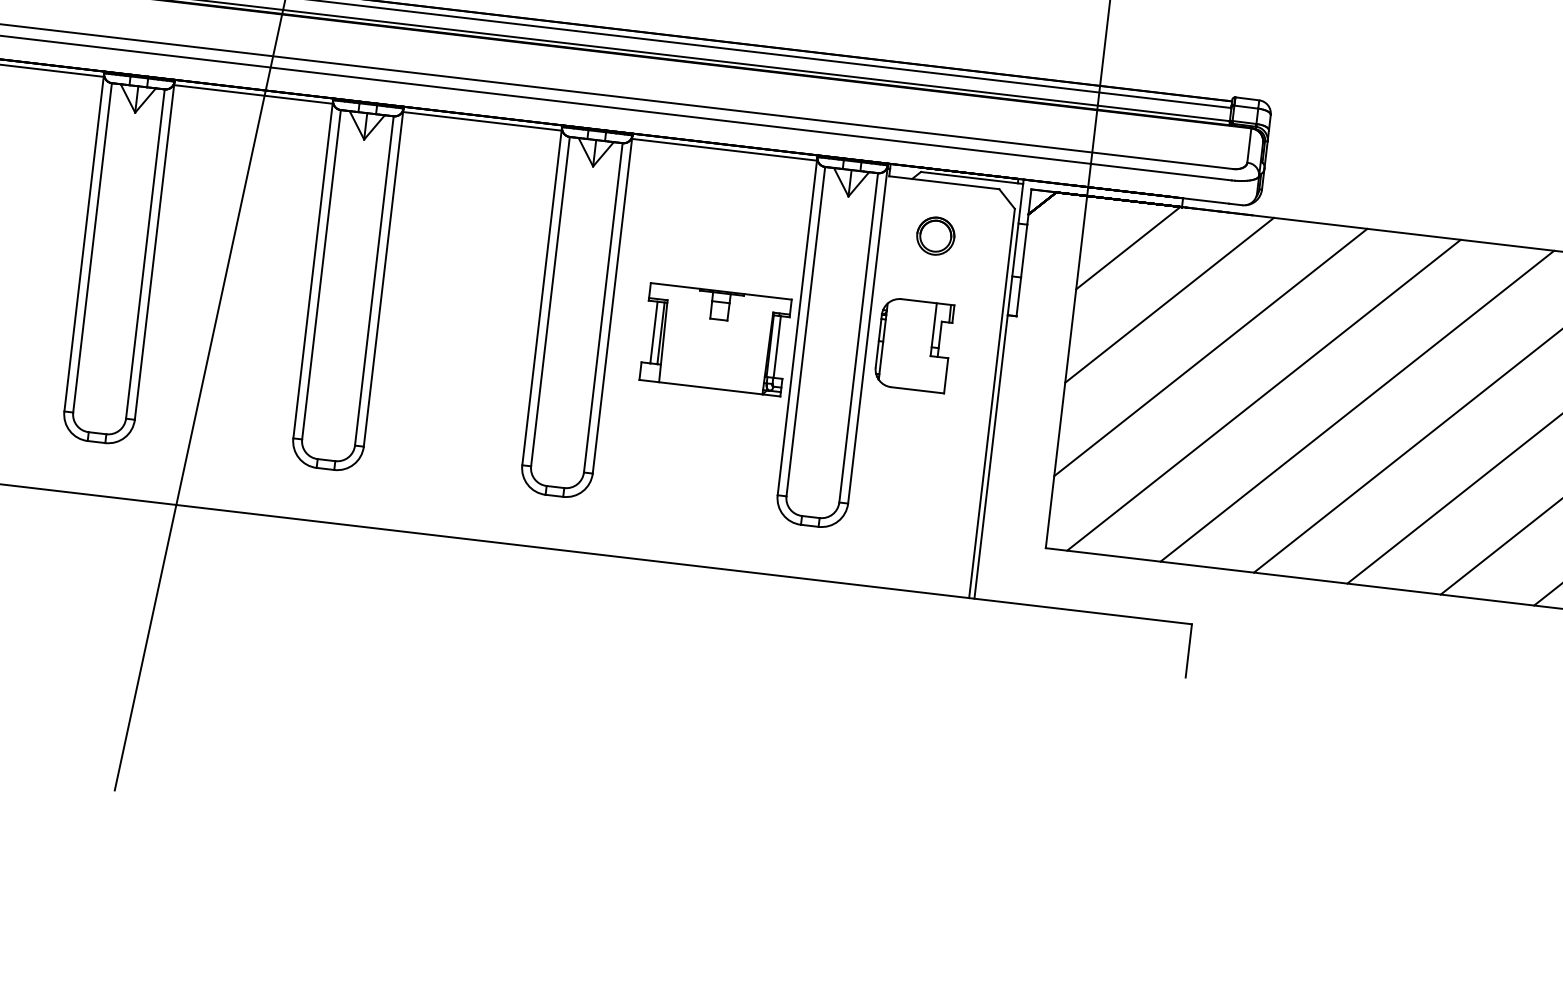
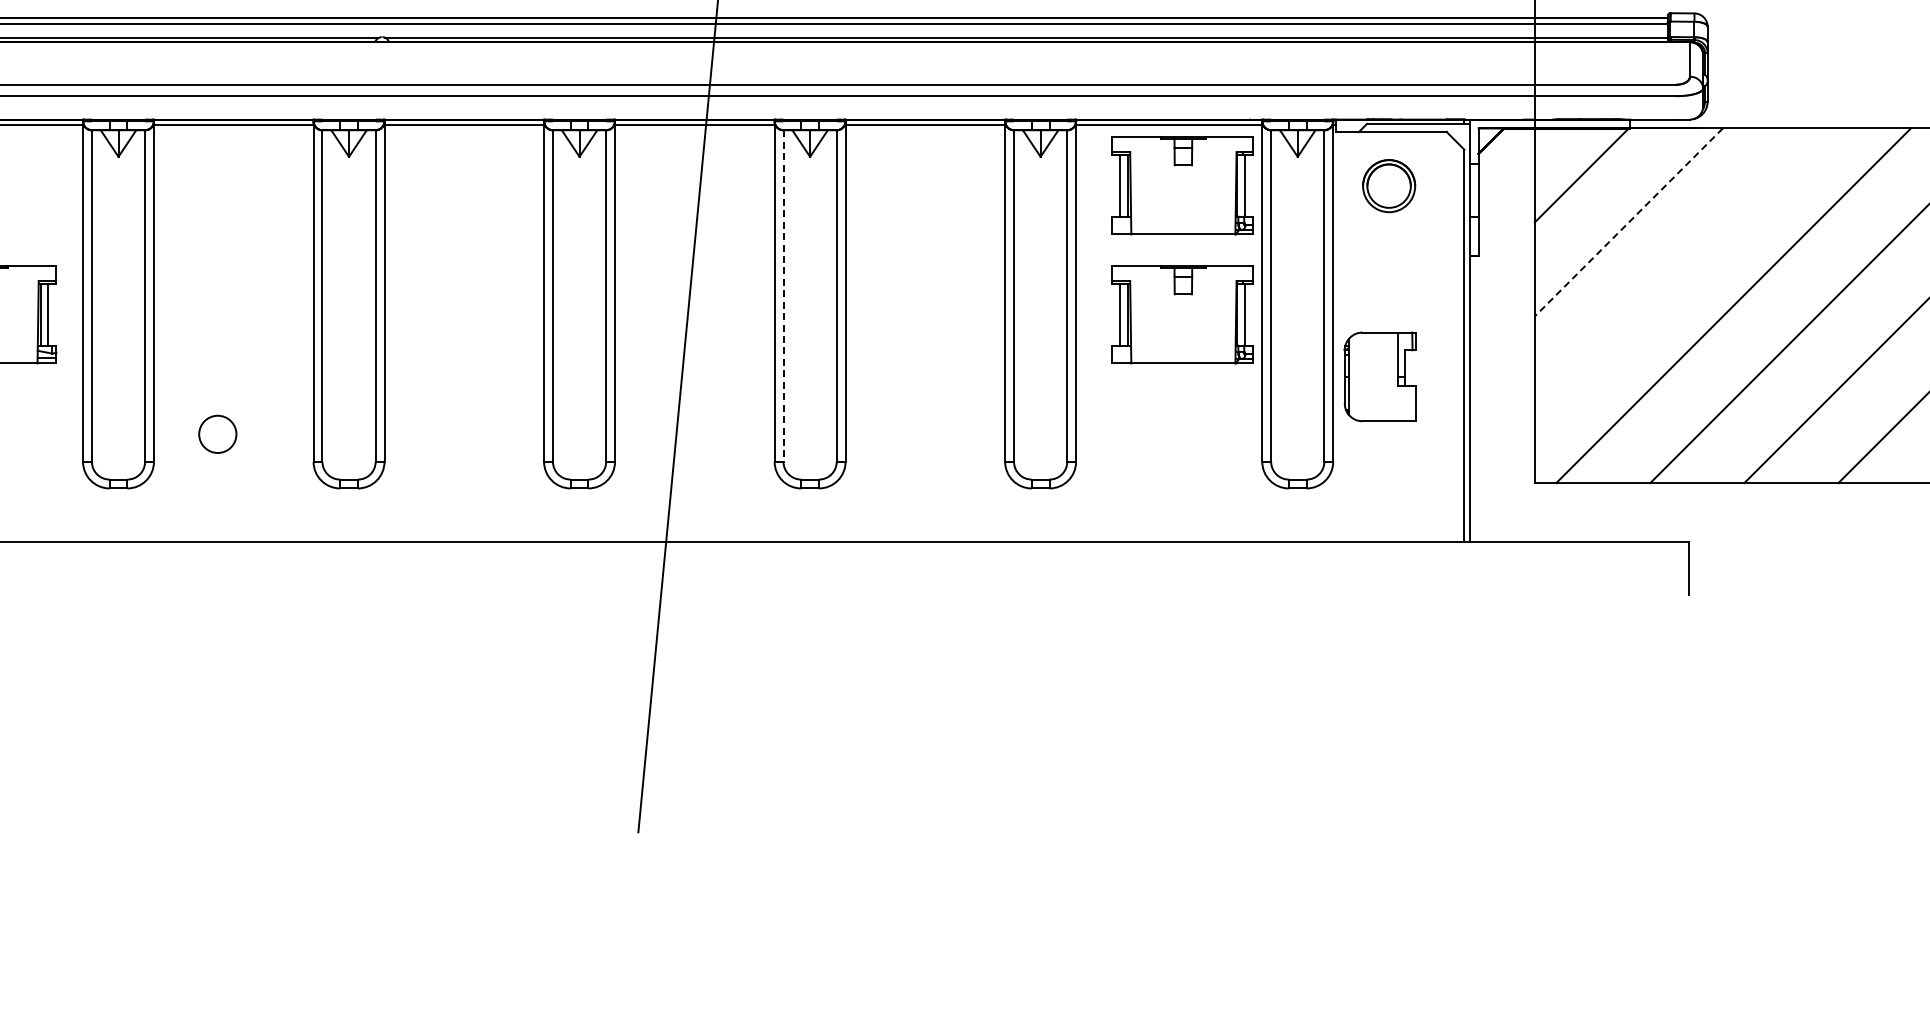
part: (730, 211) -> (1182, 185), added
part: (935, 235) -> (1388, 185), size x1.4
line: (321, 275) -> (783, 296), solid -> dashed
line: (1169, 300) -> (1628, 222), solid -> dashed
part: (913, 344) -> (1379, 376), moved
line: (1210, 352) -> (1675, 269), removed

